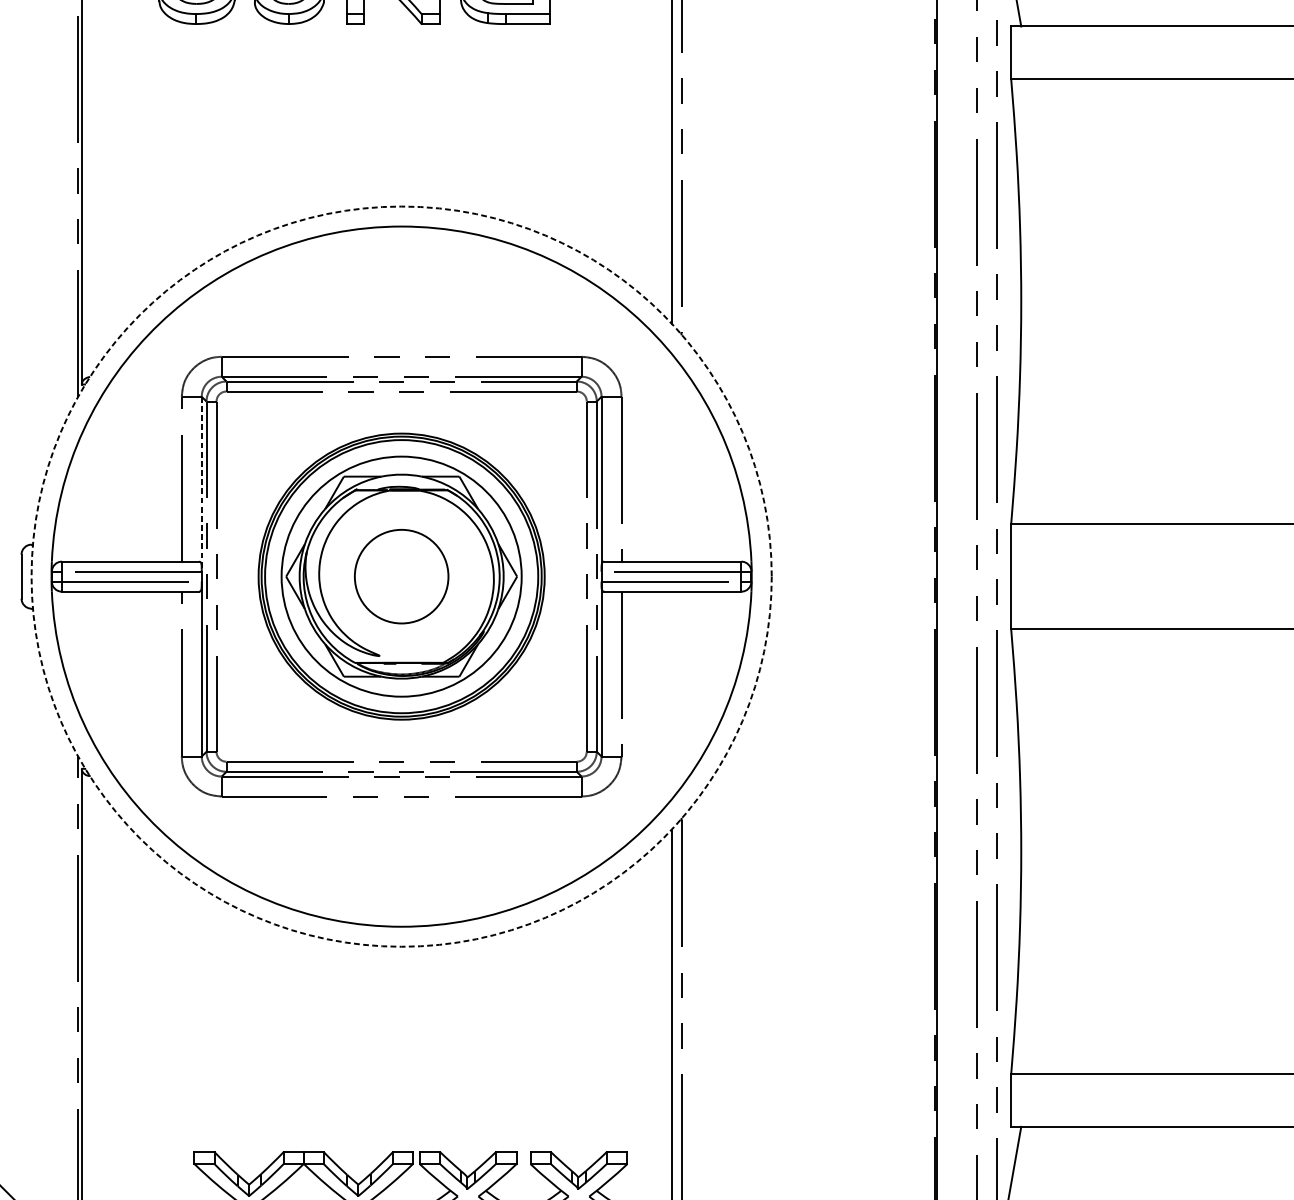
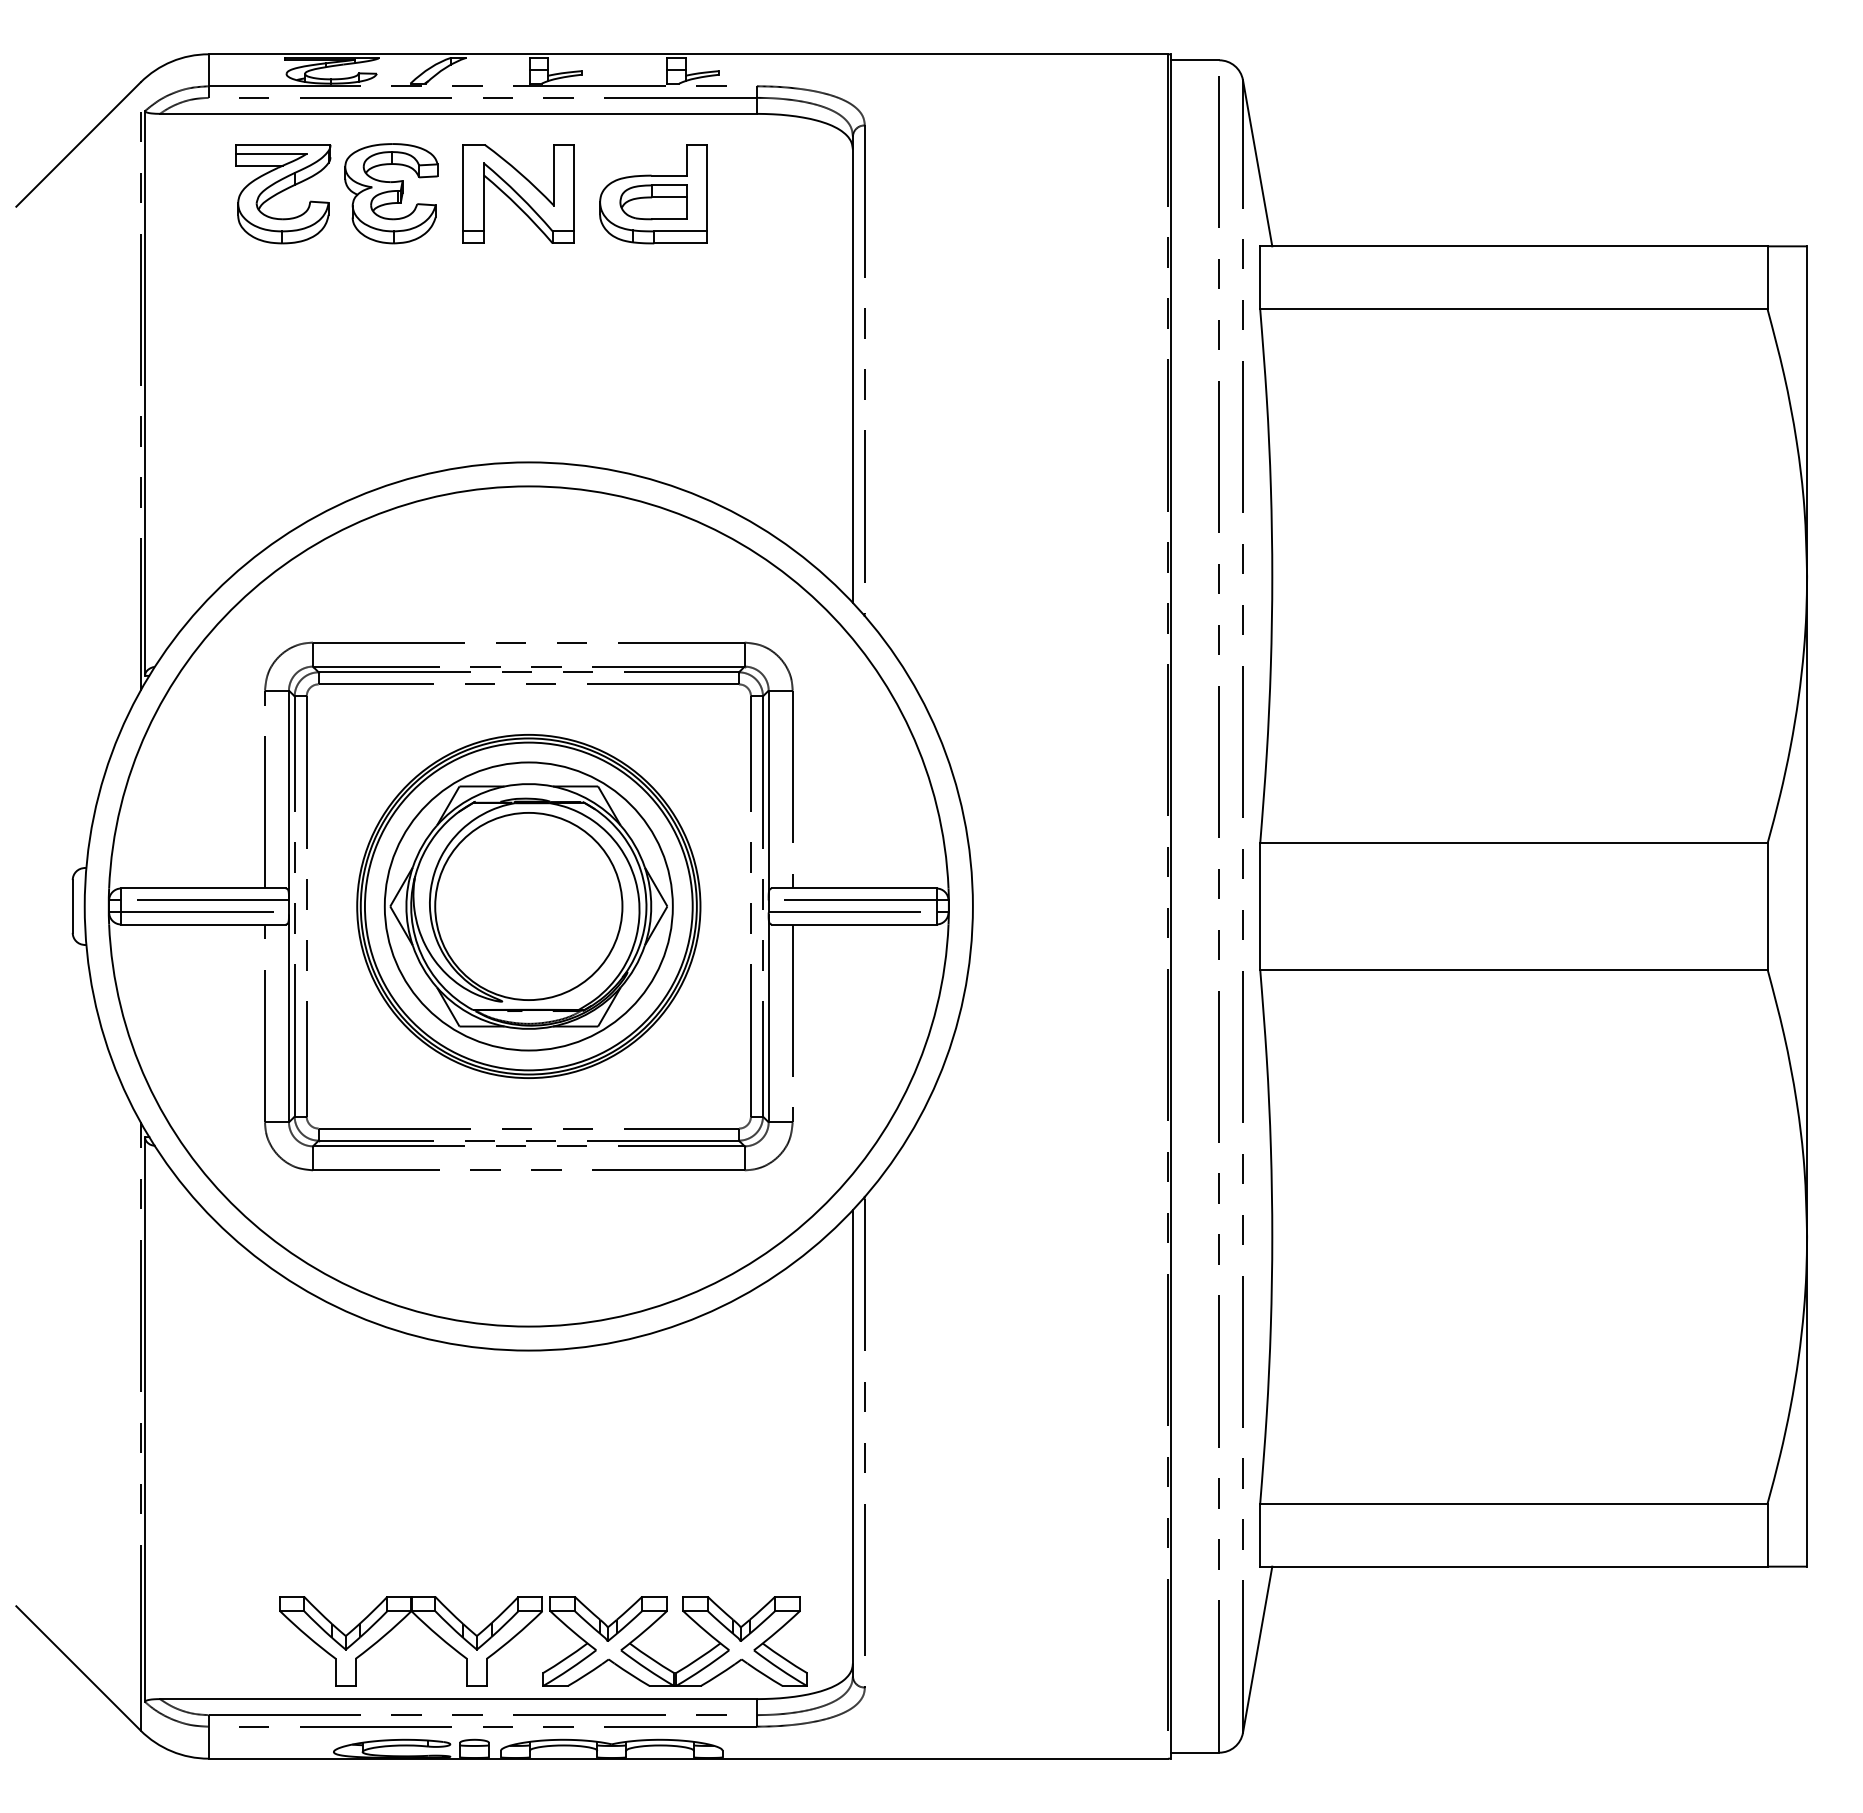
line: (201, 483) -> (288, 794), dashed -> solid
circle: (401, 576) -> (528, 906), dashed -> solid
circle: (401, 576) -> (528, 906), size x1.67

